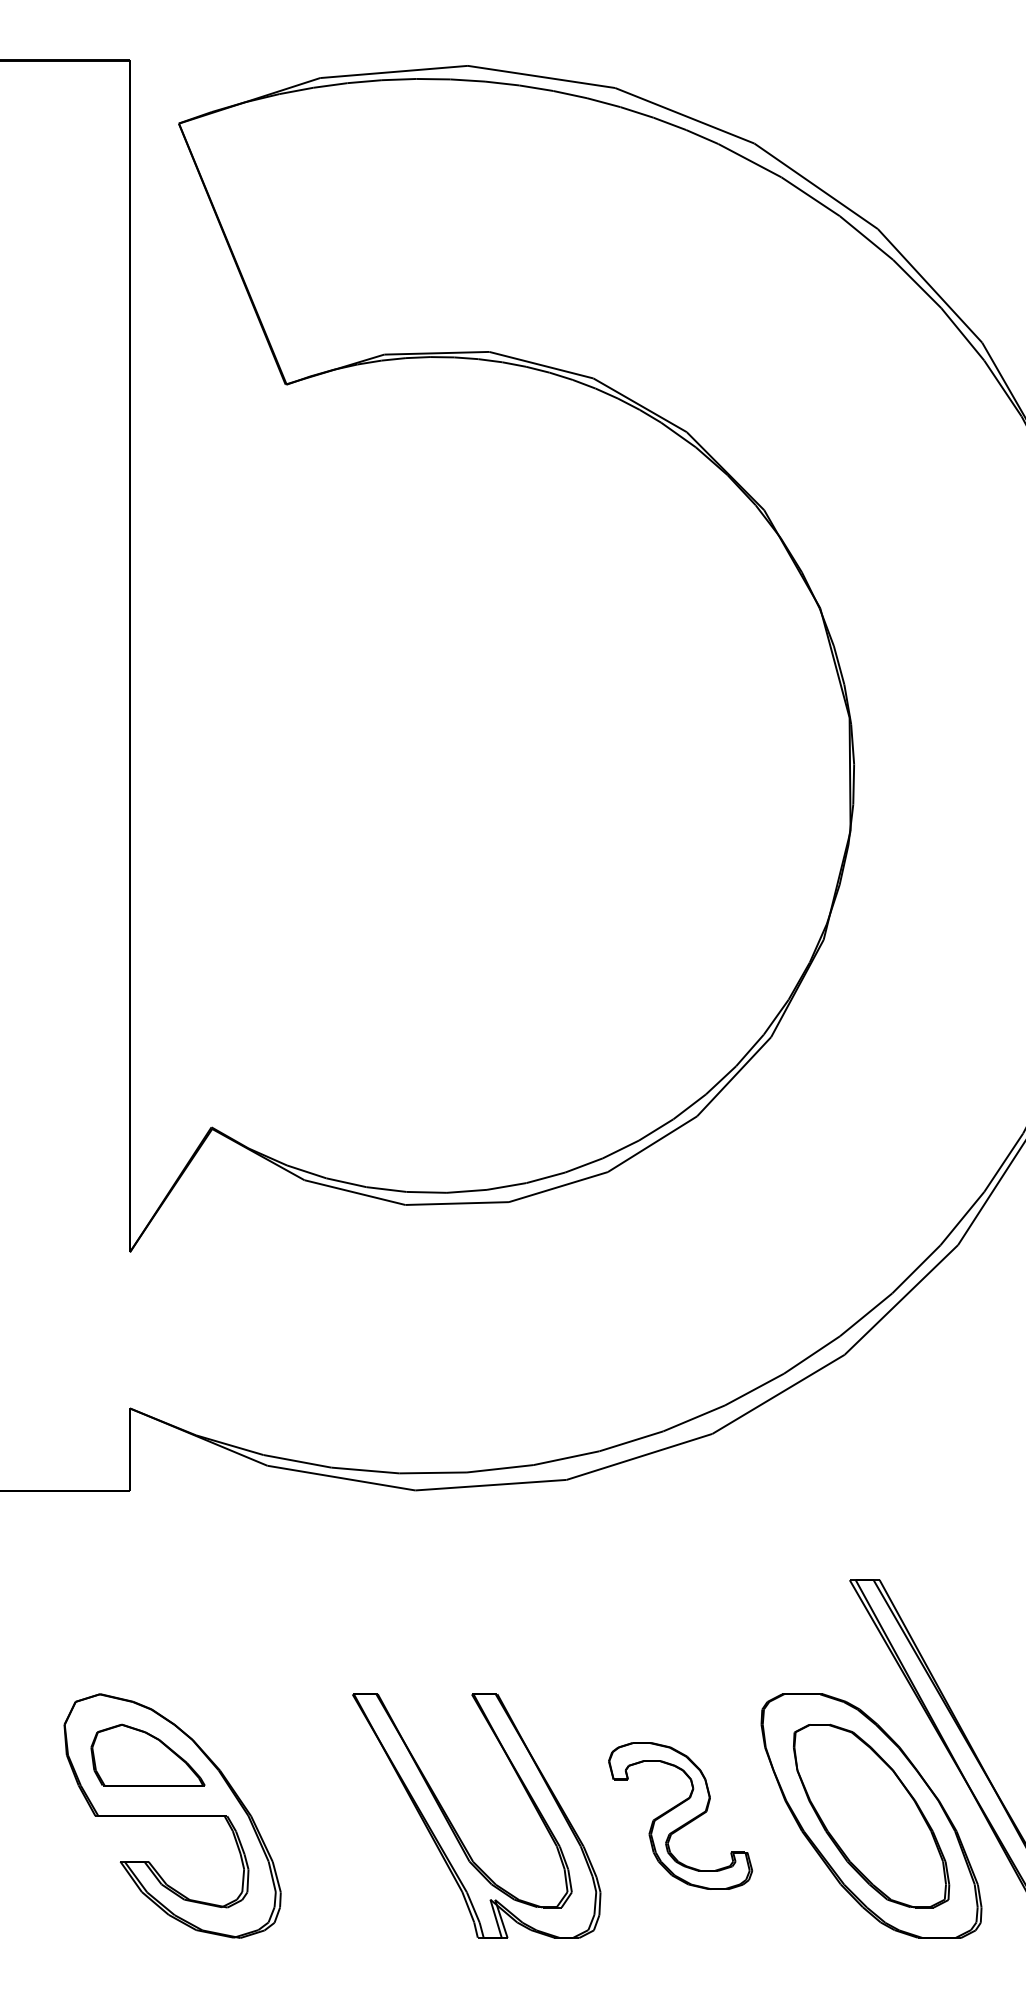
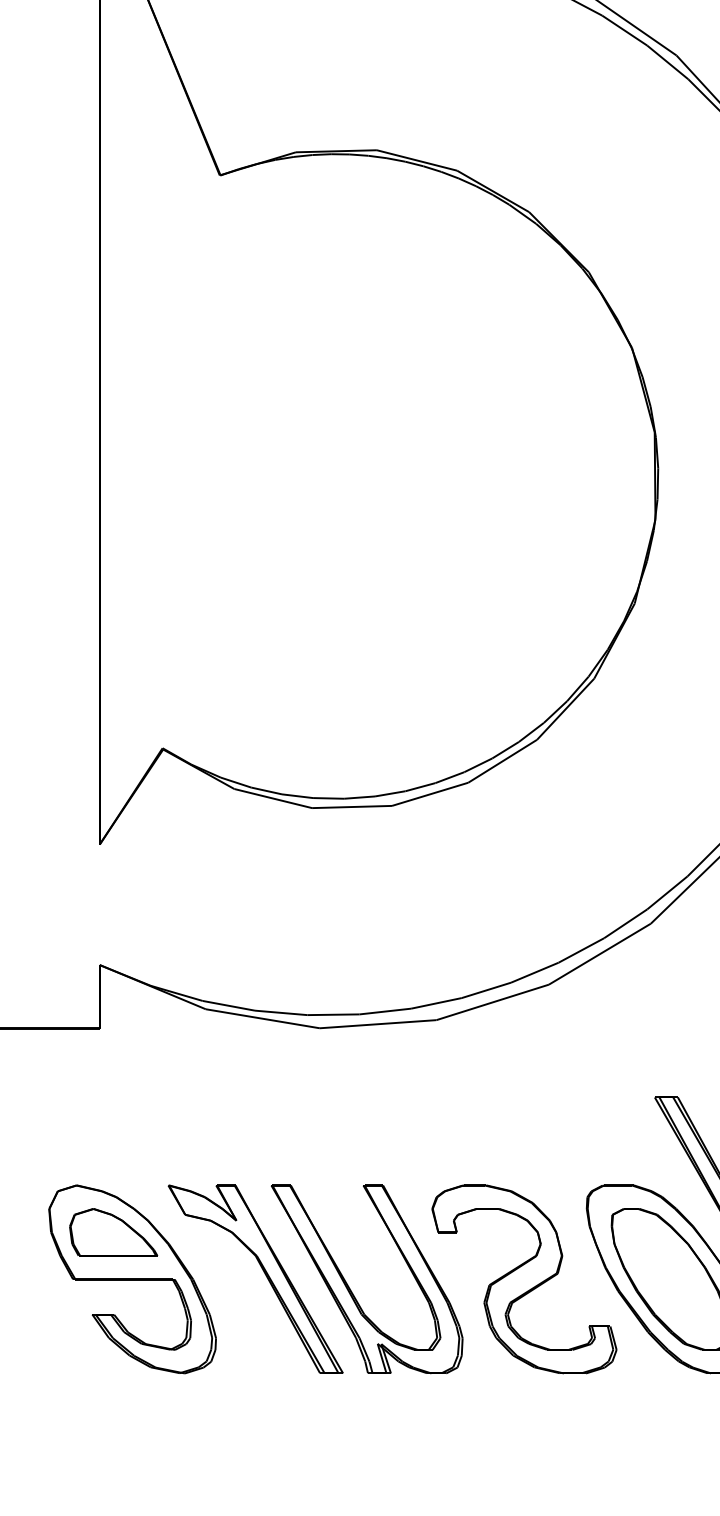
part: (344, 1810) -> (265, 1275), added
part: (680, 1815) -> (524, 1278), size x1.67

